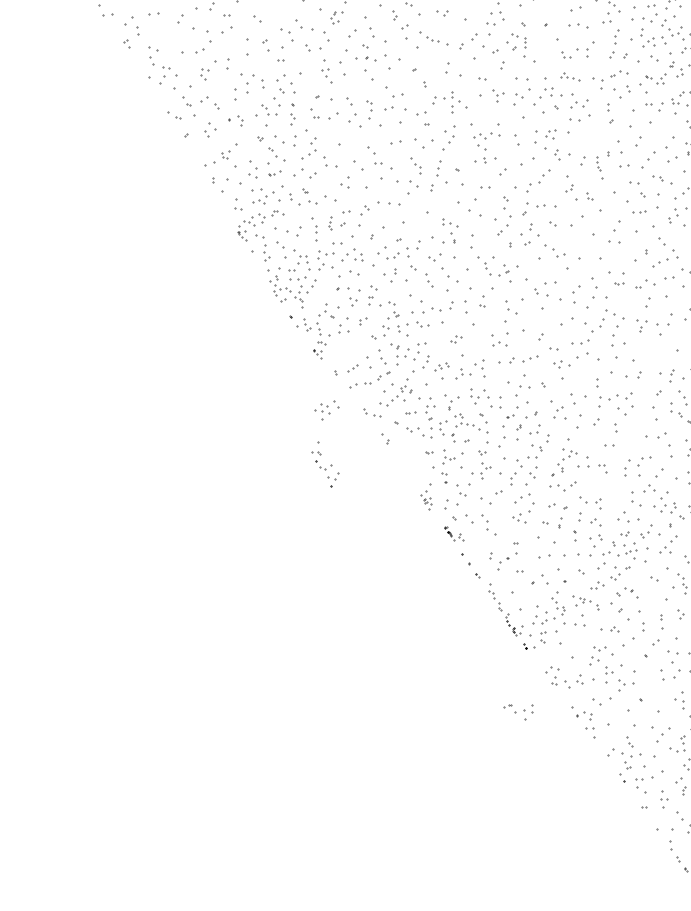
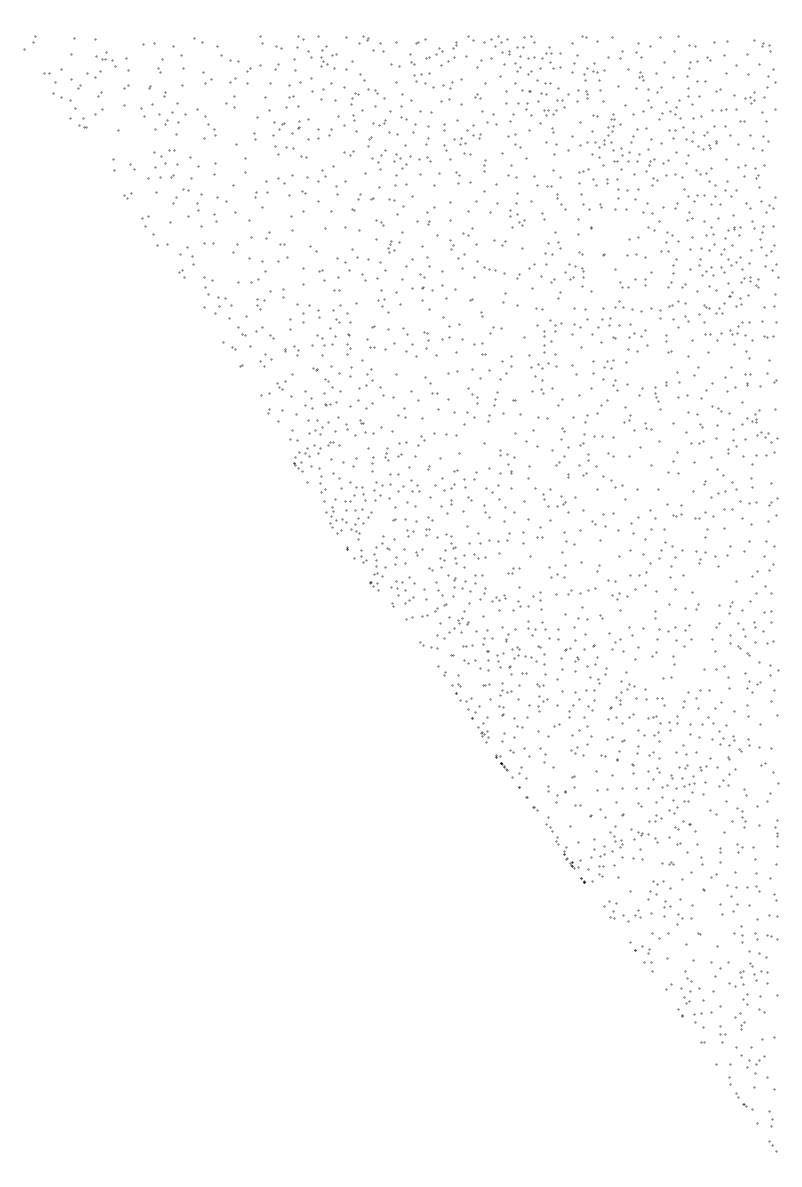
part: (570, 76) -> (628, 306), size x1.43
part: (455, 102) -> (547, 341), moved
part: (327, 410) -> (402, 586), moved
part: (325, 463) -> (465, 696), moved
part: (454, 533) -> (511, 766), size x1.67
part: (609, 629) -> (667, 863), size x0.62
part: (517, 712) -> (662, 723), moved

